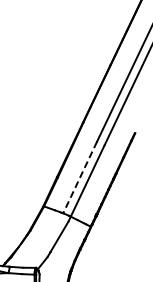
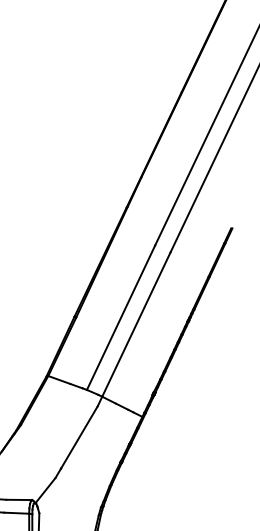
line: (80, 177) -> (121, 317), dashed -> solid

